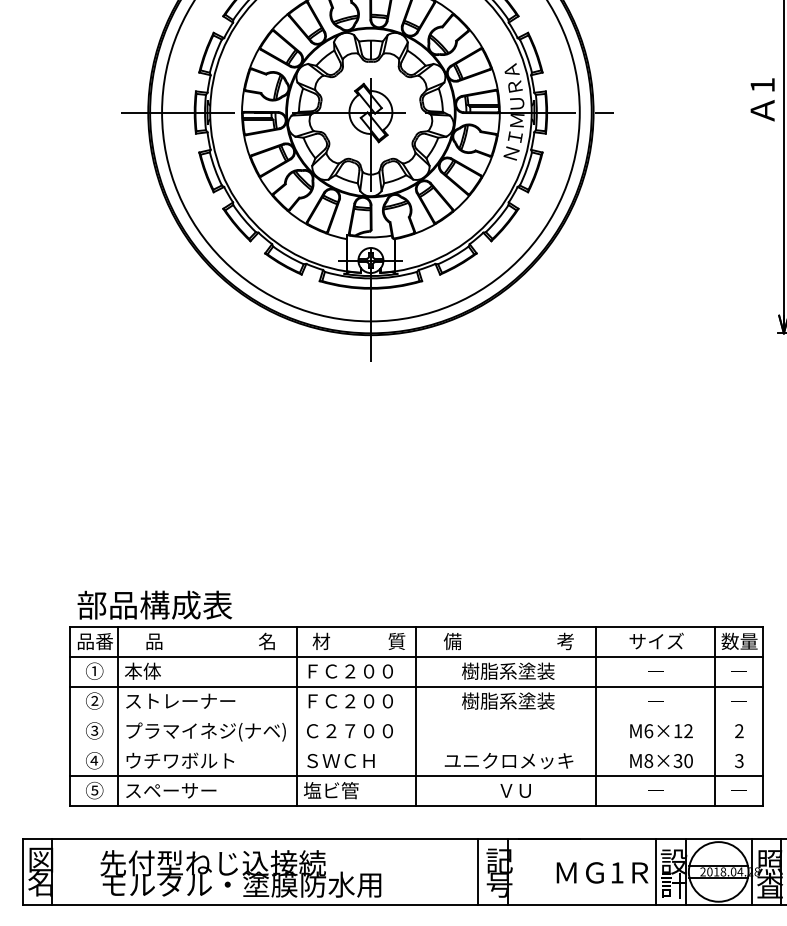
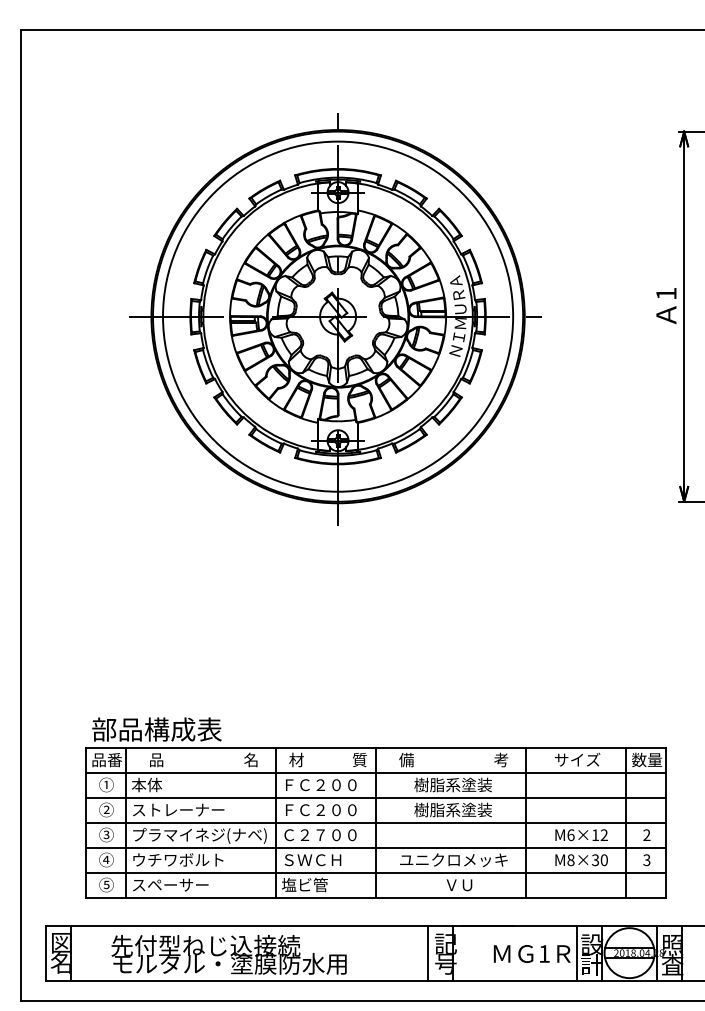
line: (416, 717) -> (376, 823), added
line: (416, 747) -> (376, 848), added

